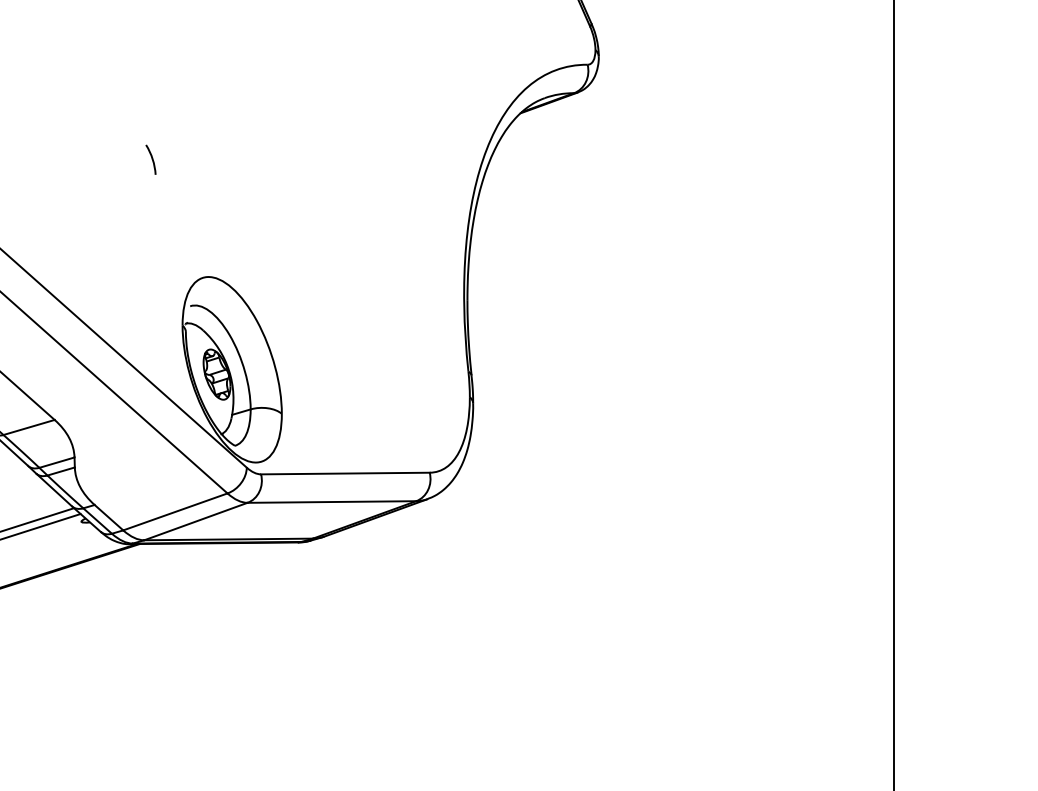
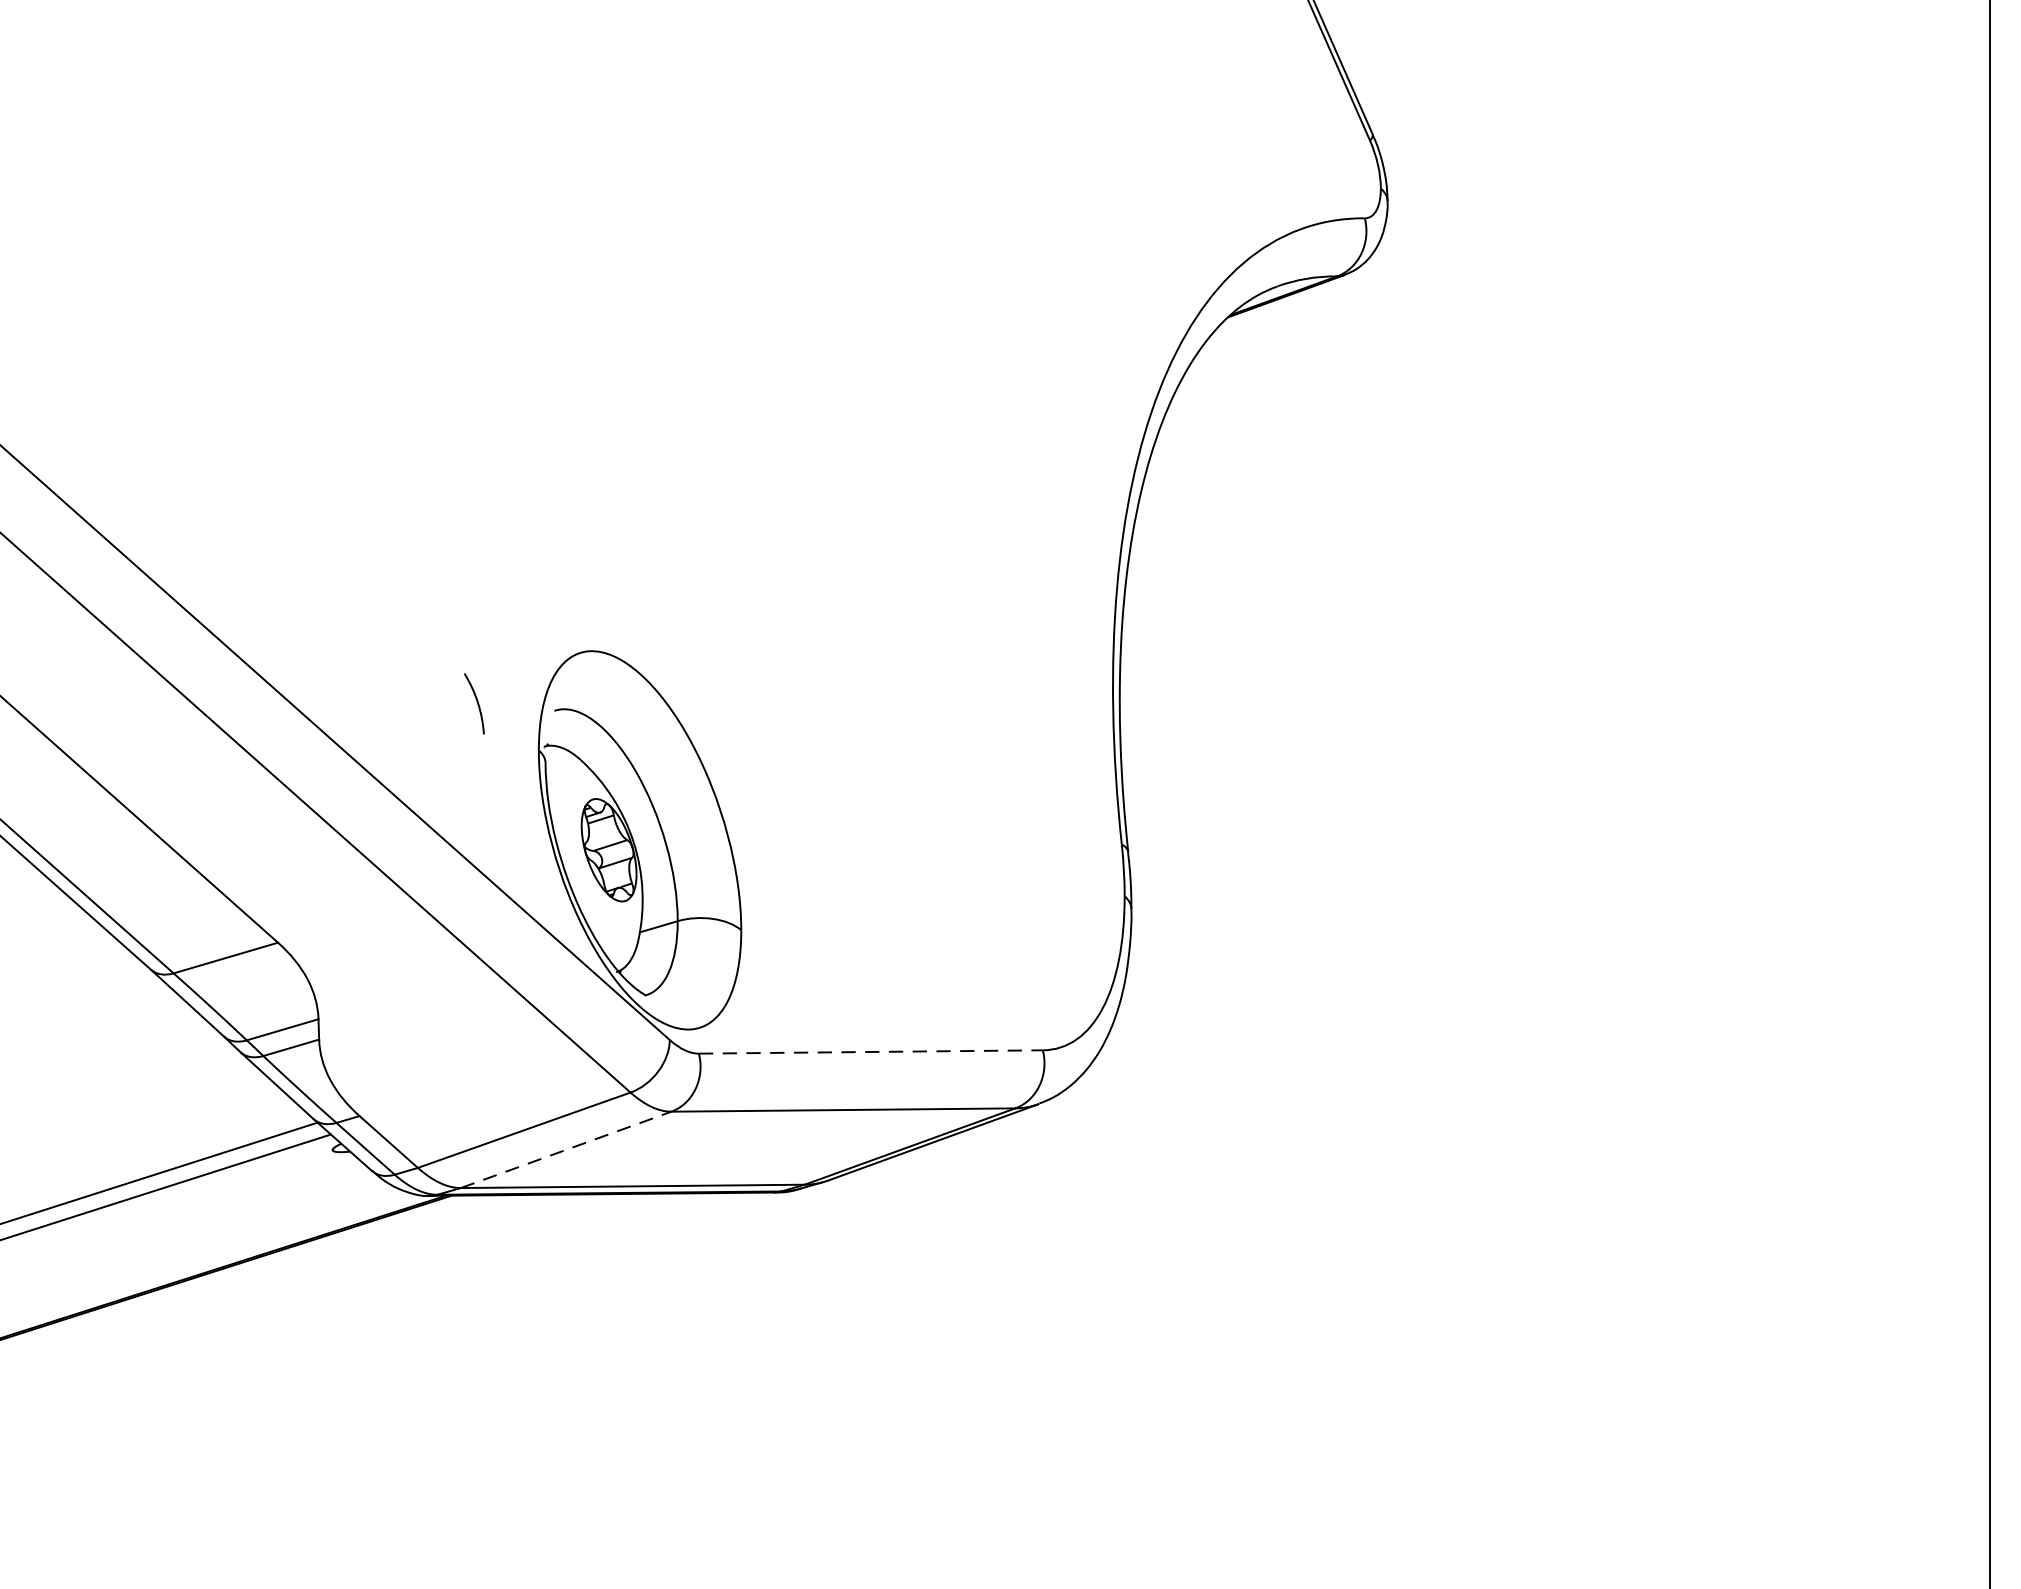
arc: (151, 159) -> (475, 703), moved
line: (345, 473) -> (871, 1051), solid -> dashed
line: (195, 521) -> (565, 1149), solid -> dashed

